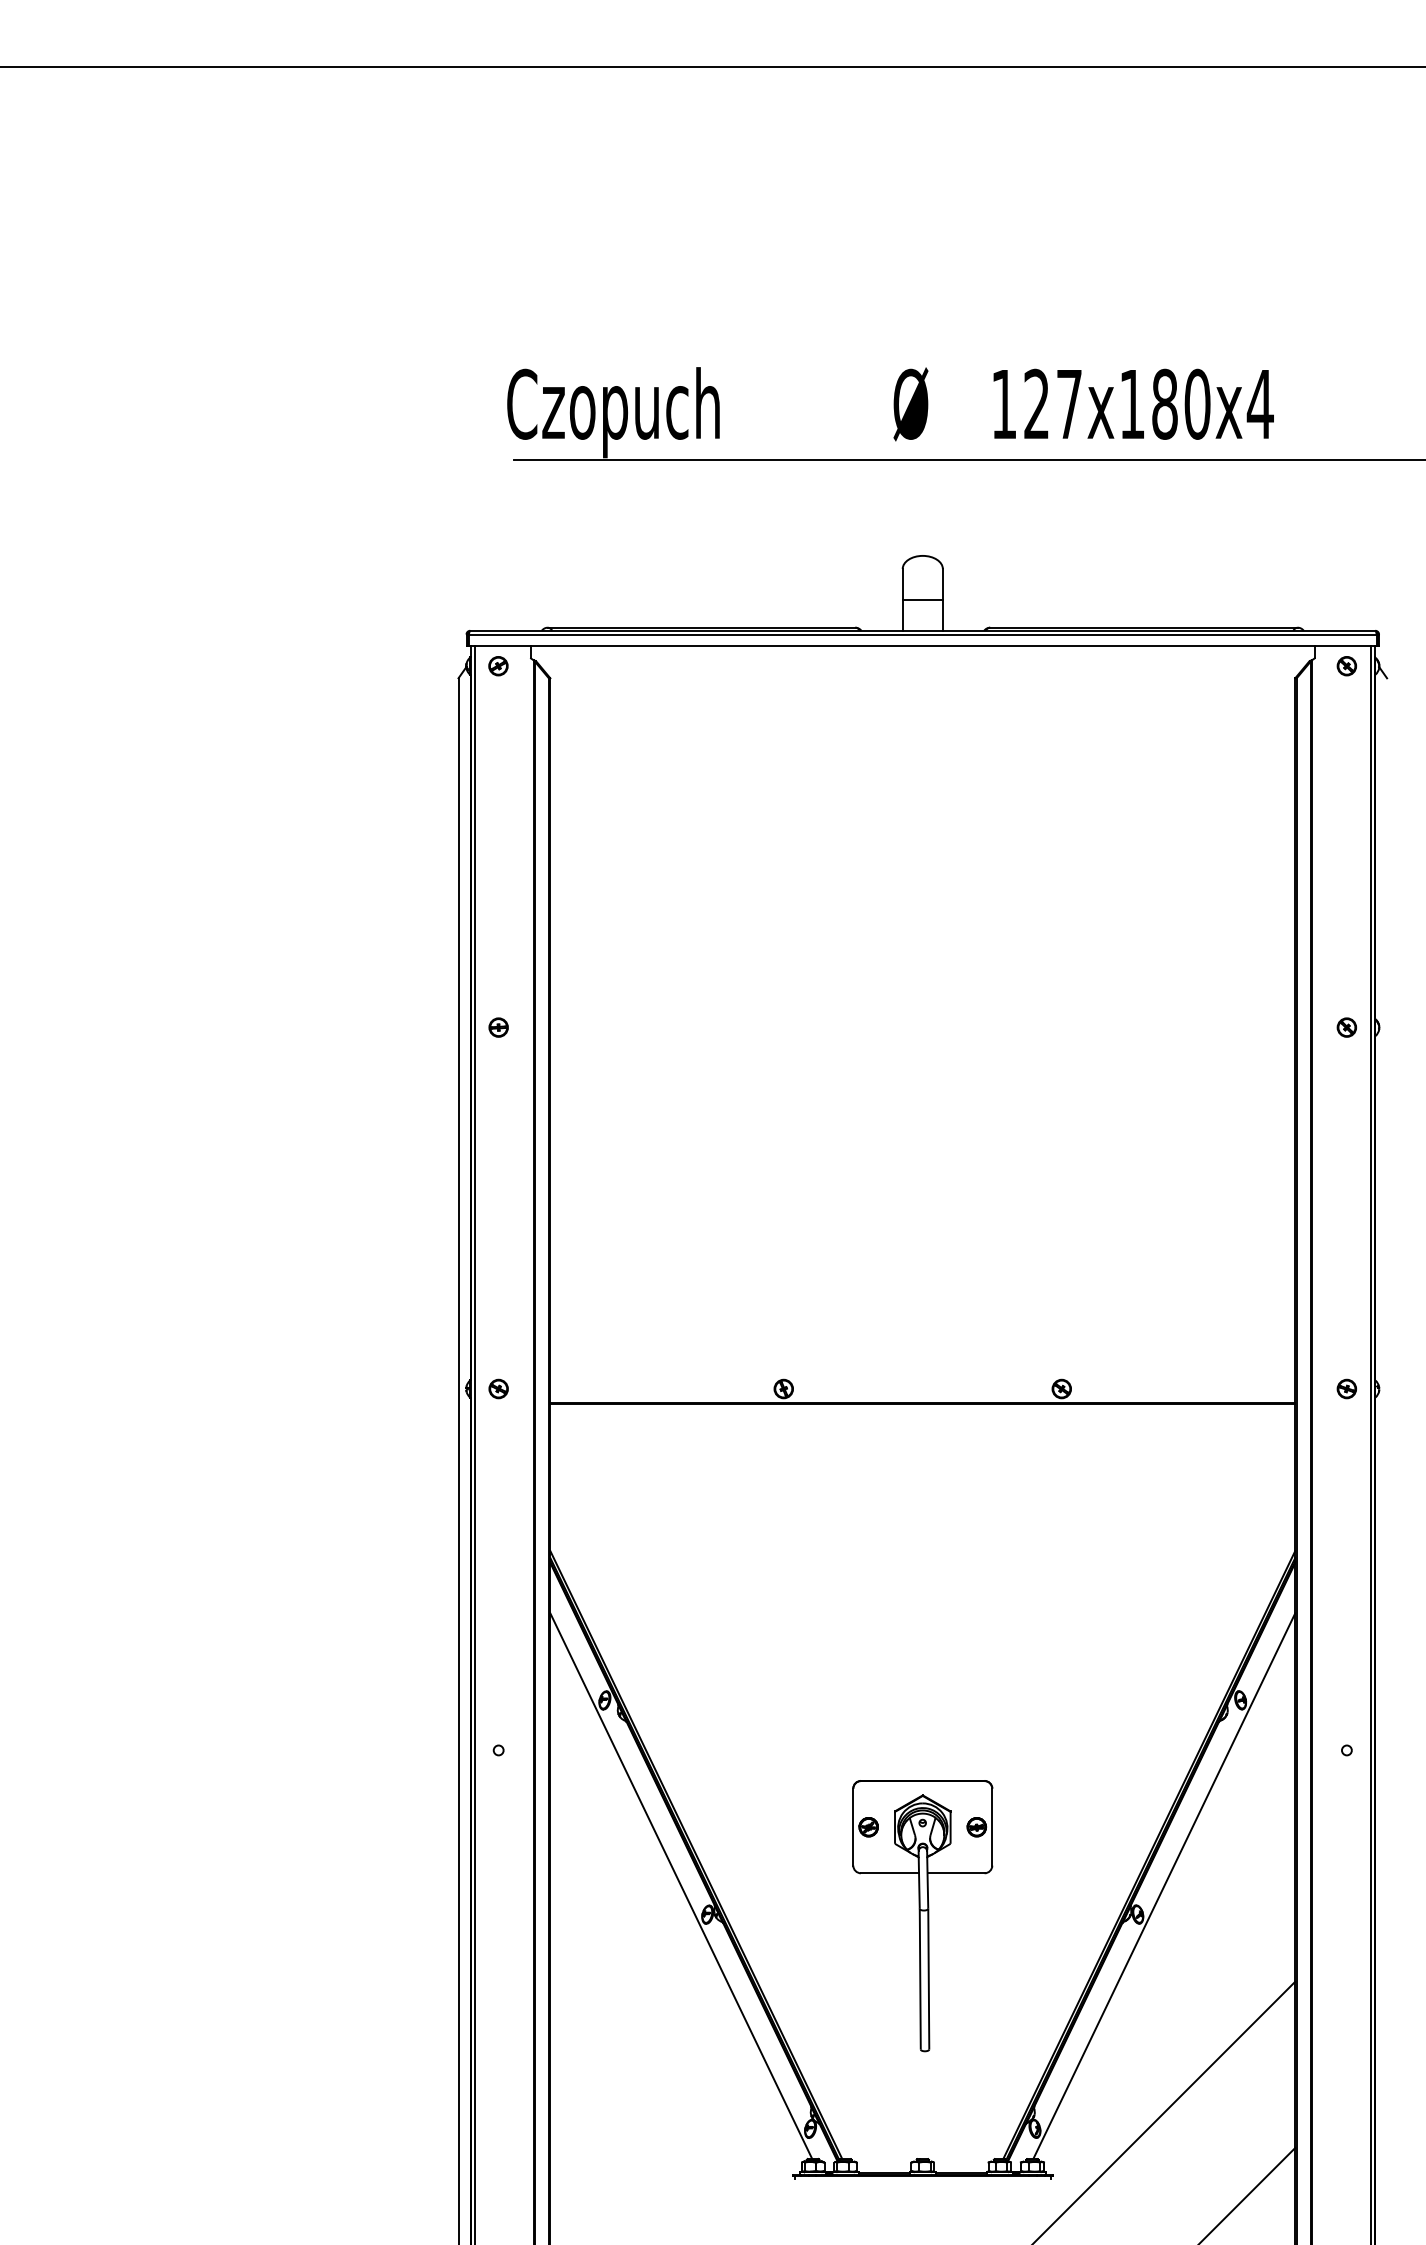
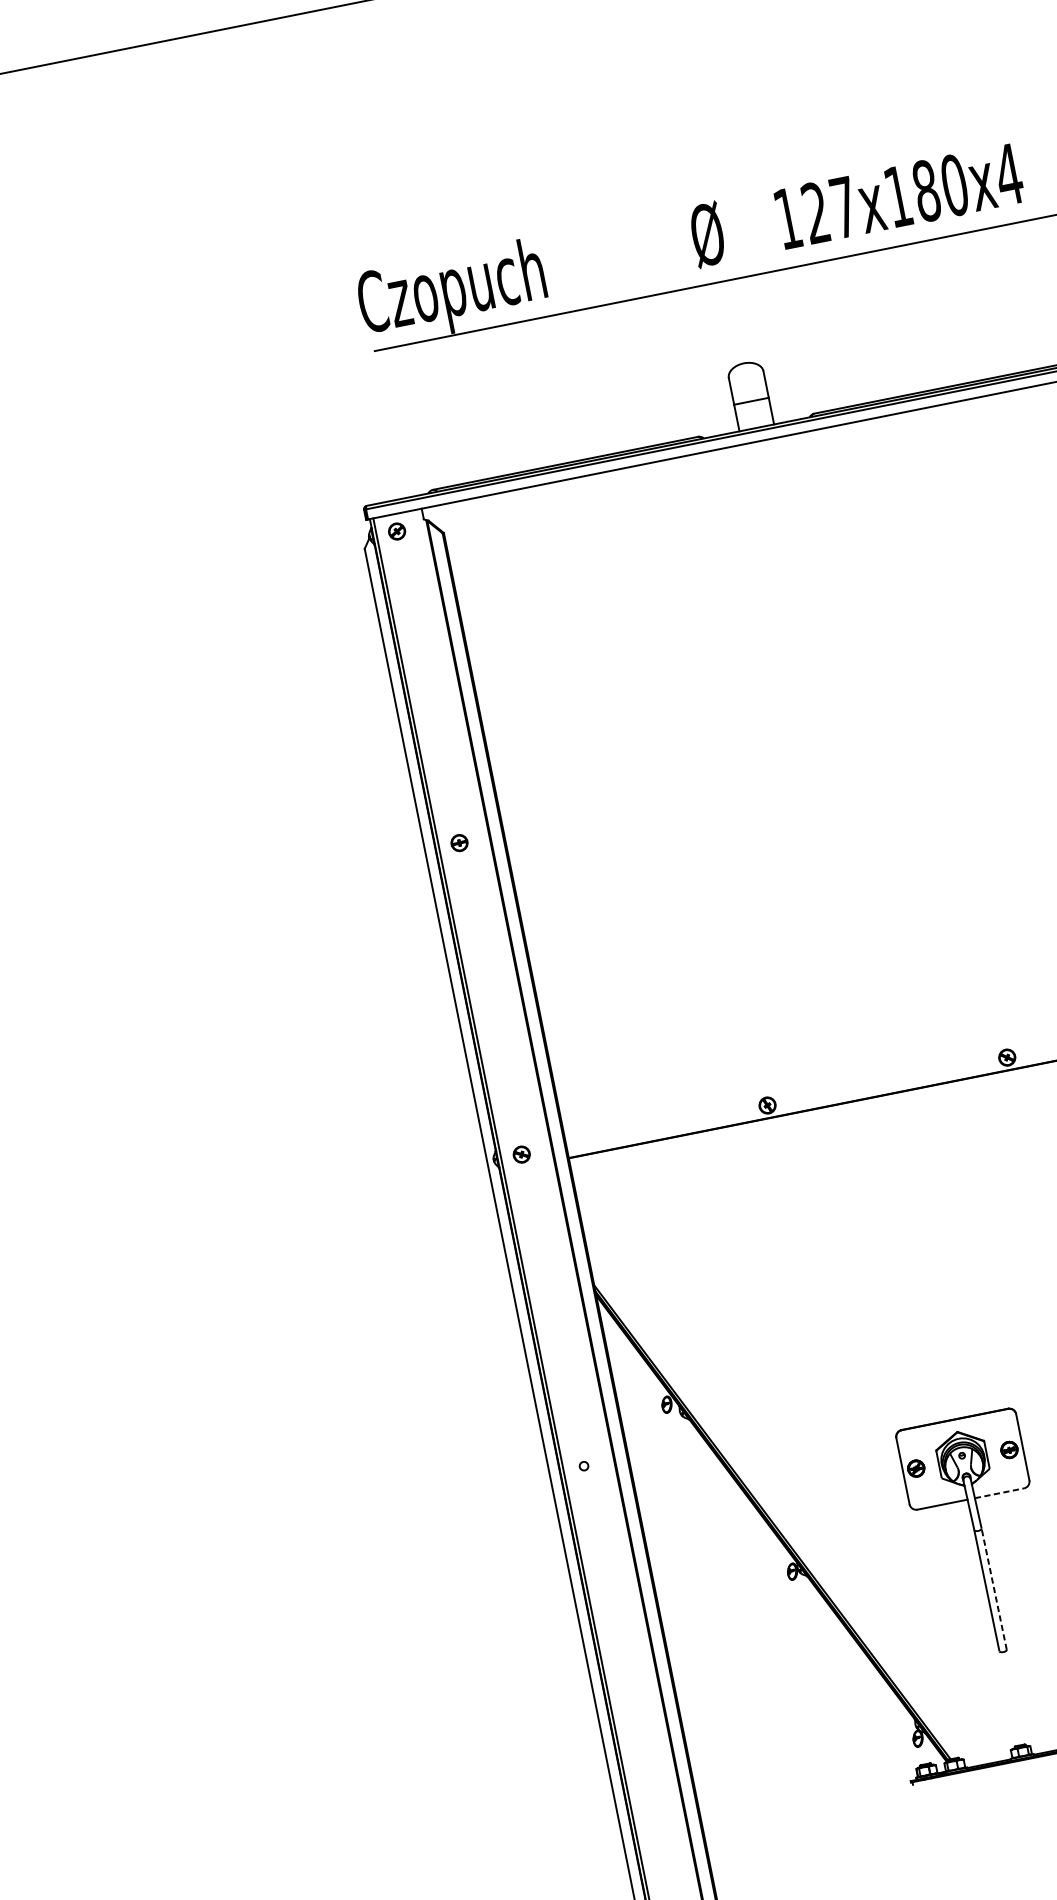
line: (956, 1873) -> (999, 1493), solid -> dashed
line: (681, 1886) -> (765, 1551), removed
line: (928, 1978) -> (993, 1588), solid -> dashed

